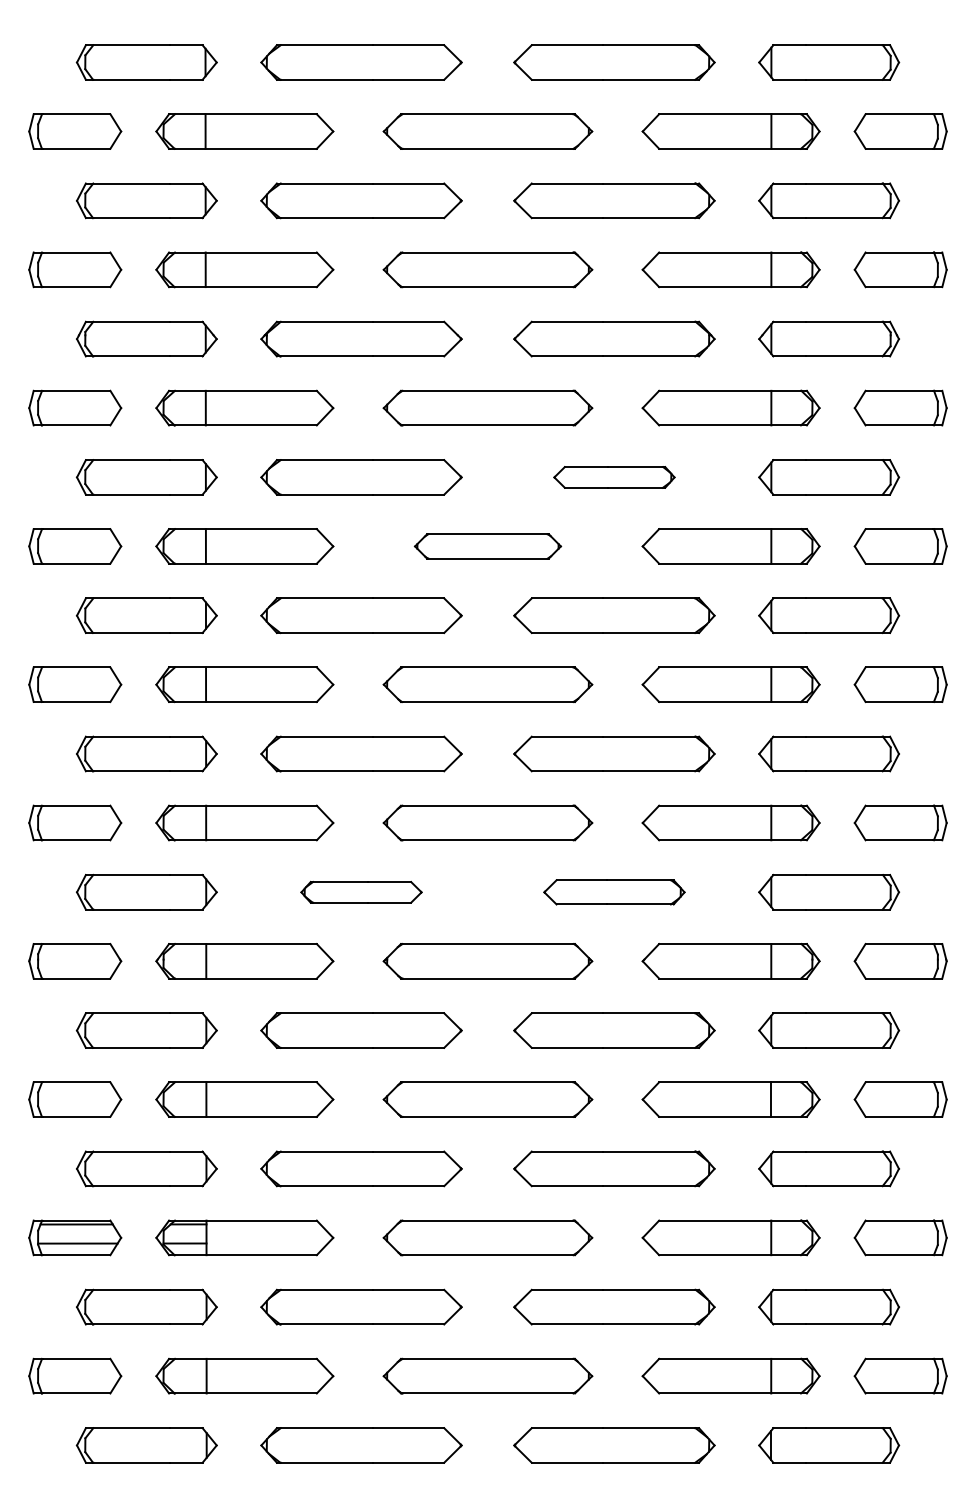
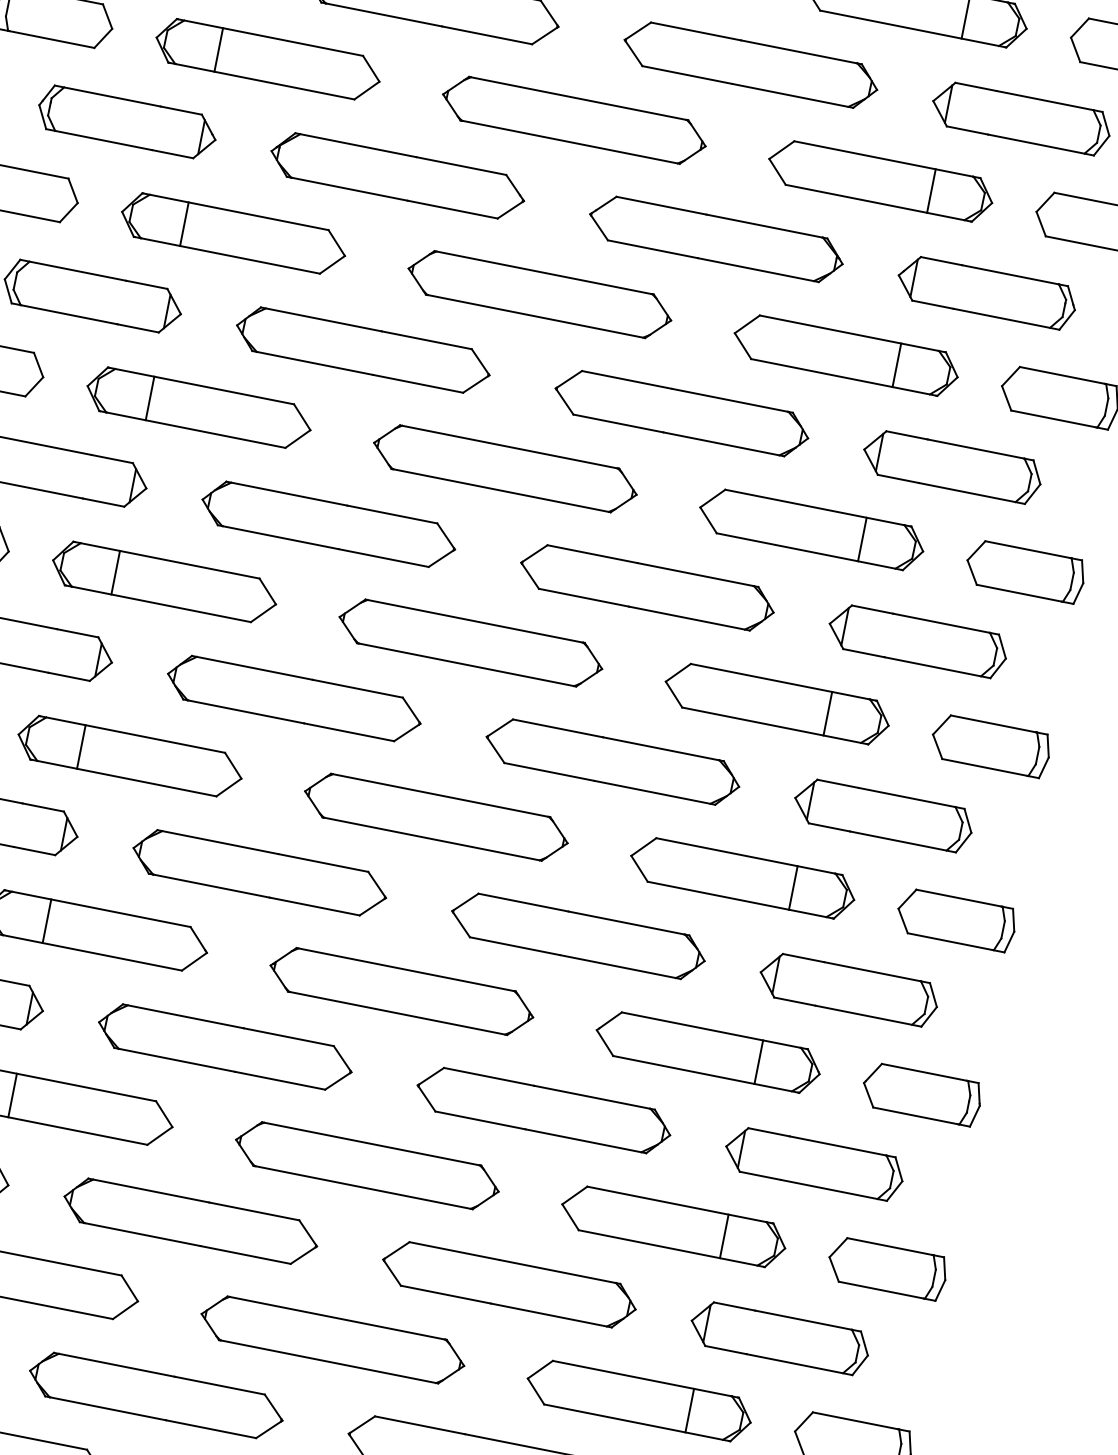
part: (614, 477) -> (681, 413), size x1.67
part: (487, 546) -> (504, 468), size x1.43
part: (361, 892) -> (259, 873), size x1.67
part: (614, 892) -> (578, 936), size x1.43

